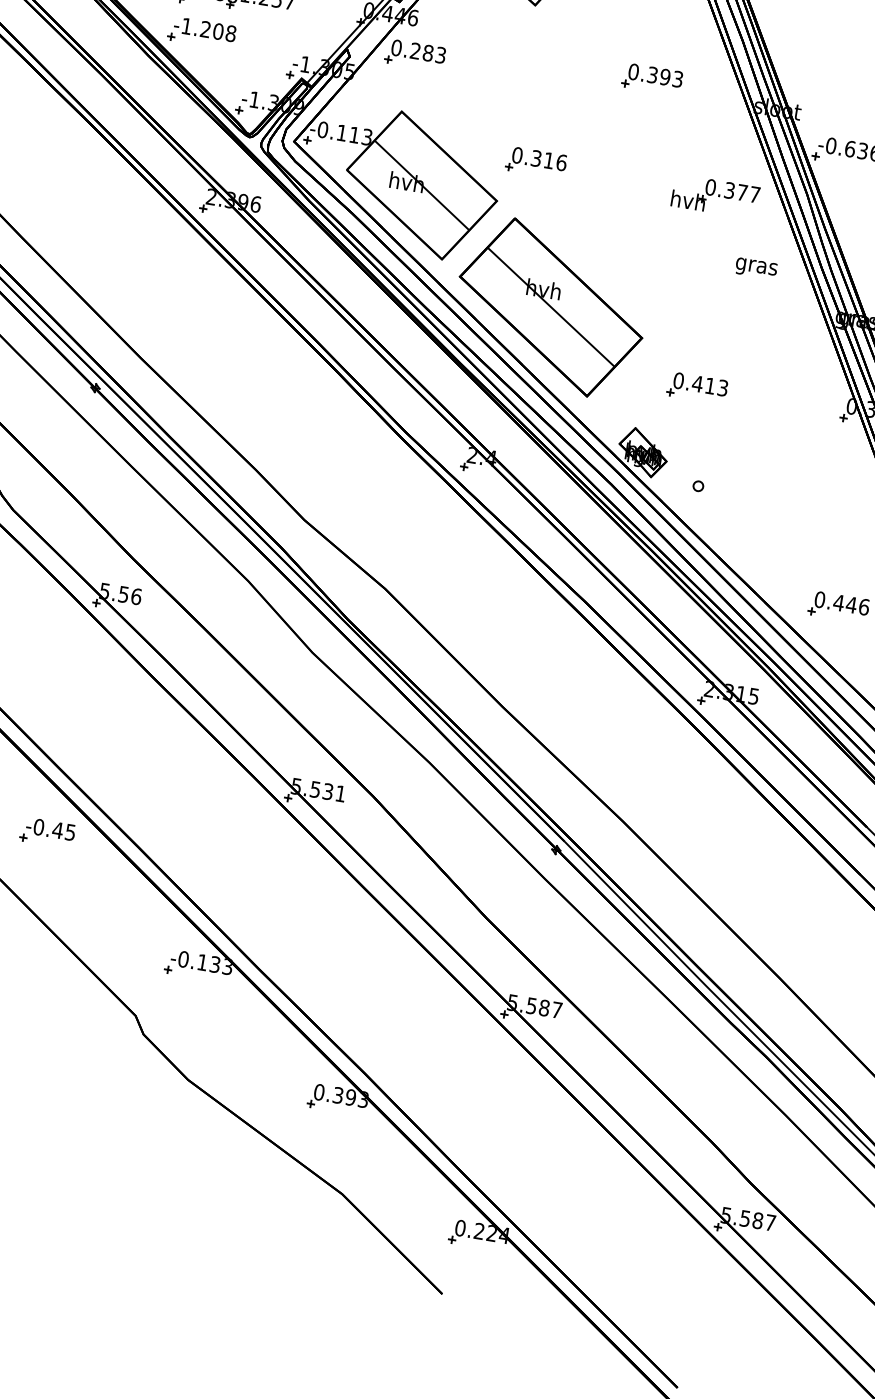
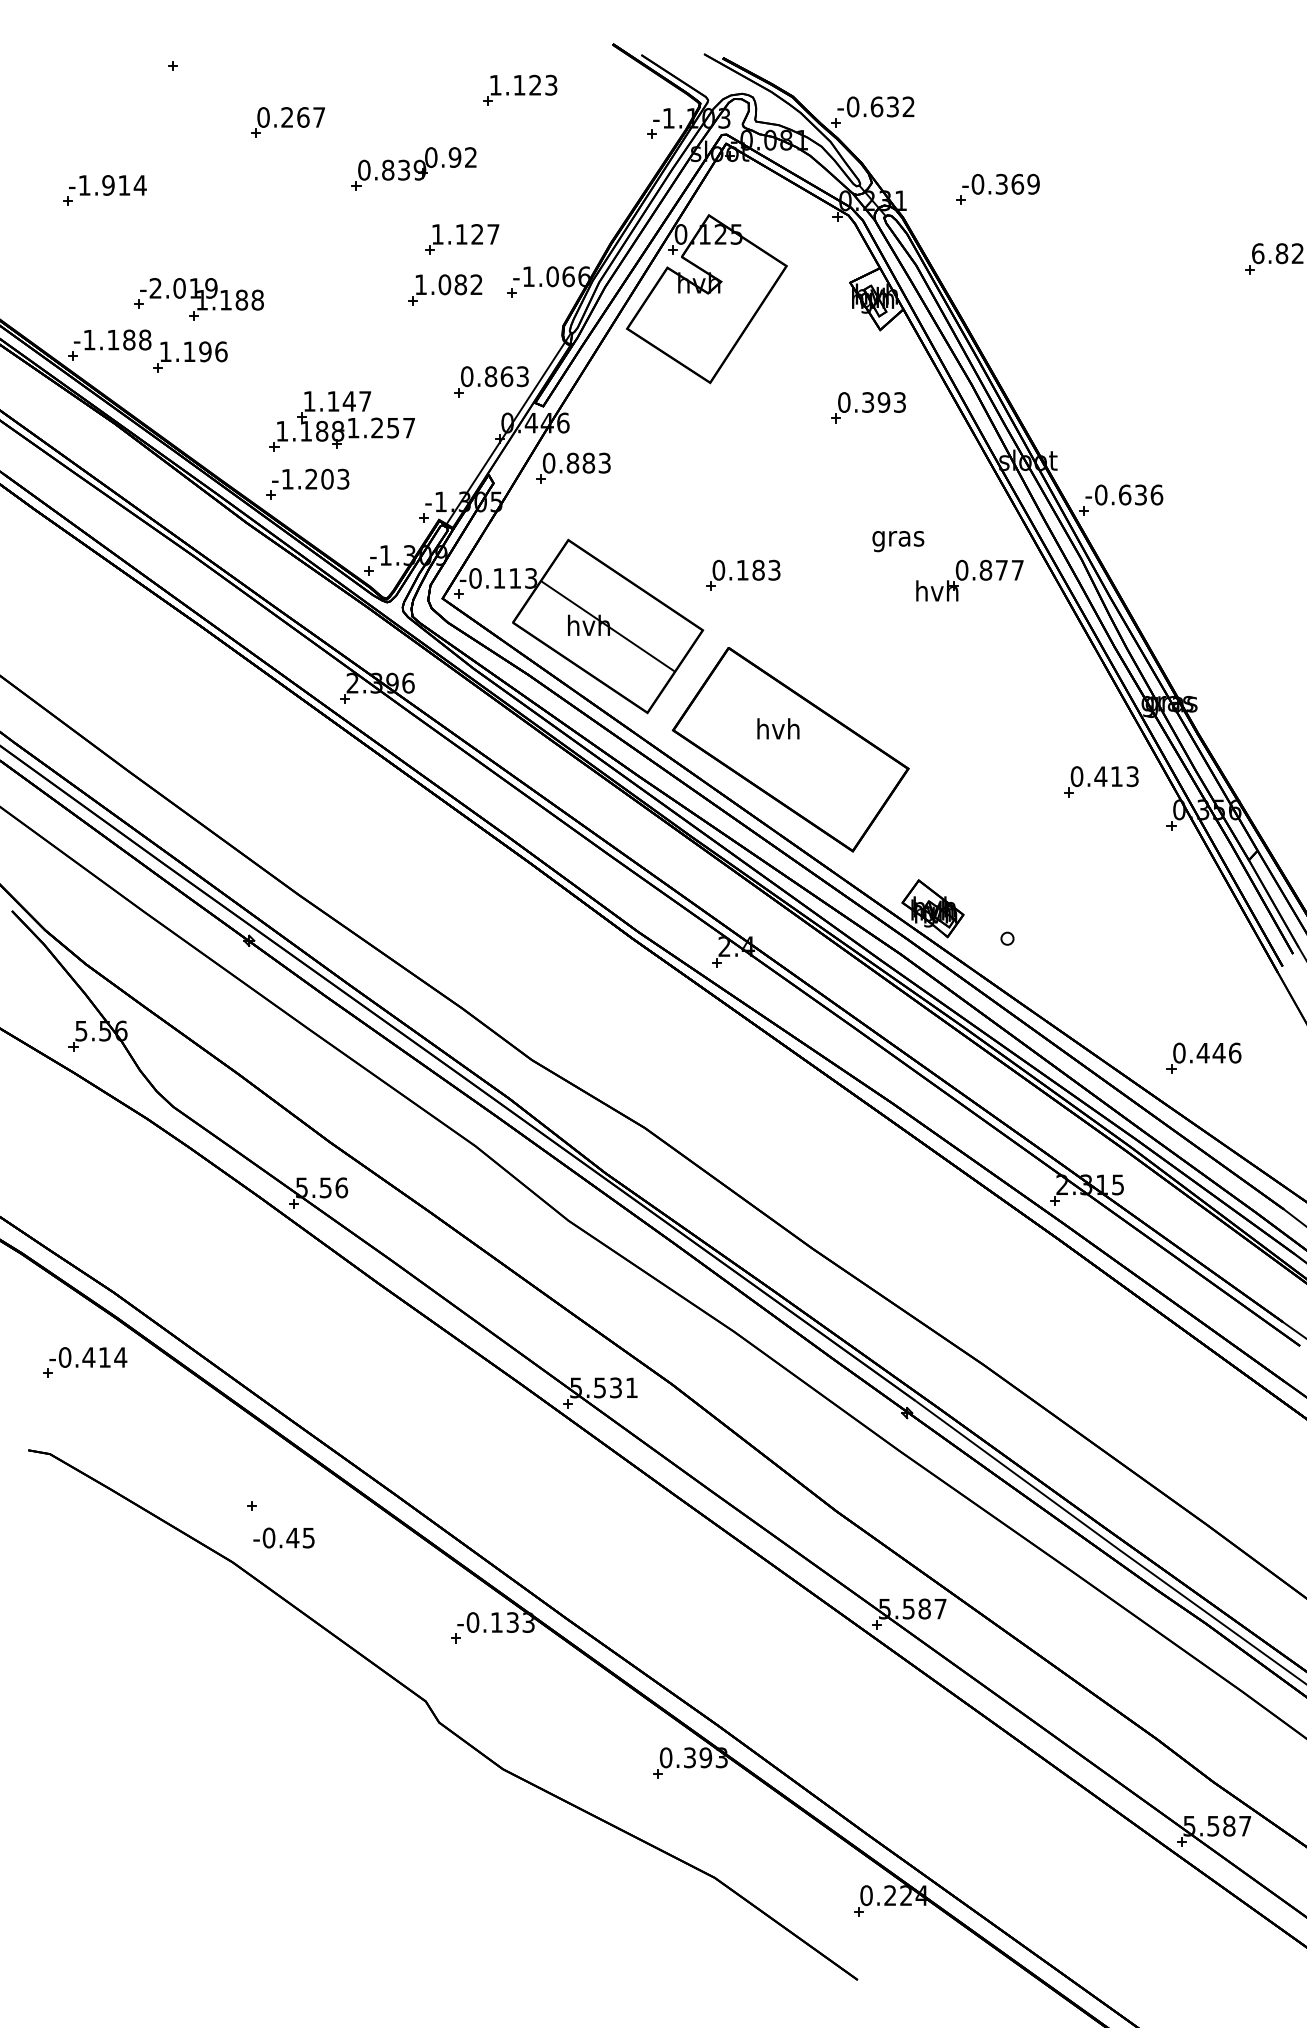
text: (231, 33) -> (343, 478), -1.208 -> -1.203
text: (415, 50) -> (572, 462), 0.283 -> 0.883
part: (652, 79) -> (868, 407), moved
text: (549, 160) -> (758, 569), 0.316 -> 0.183
text: (729, 190) -> (985, 570), 0.377 -> 0.877
text: (756, 268) -> (898, 541), moved
line: (550, 307) -> (790, 749), removed
part: (697, 387) -> (1101, 781), moved
text: (50, 828) -> (283, 1537), moved

